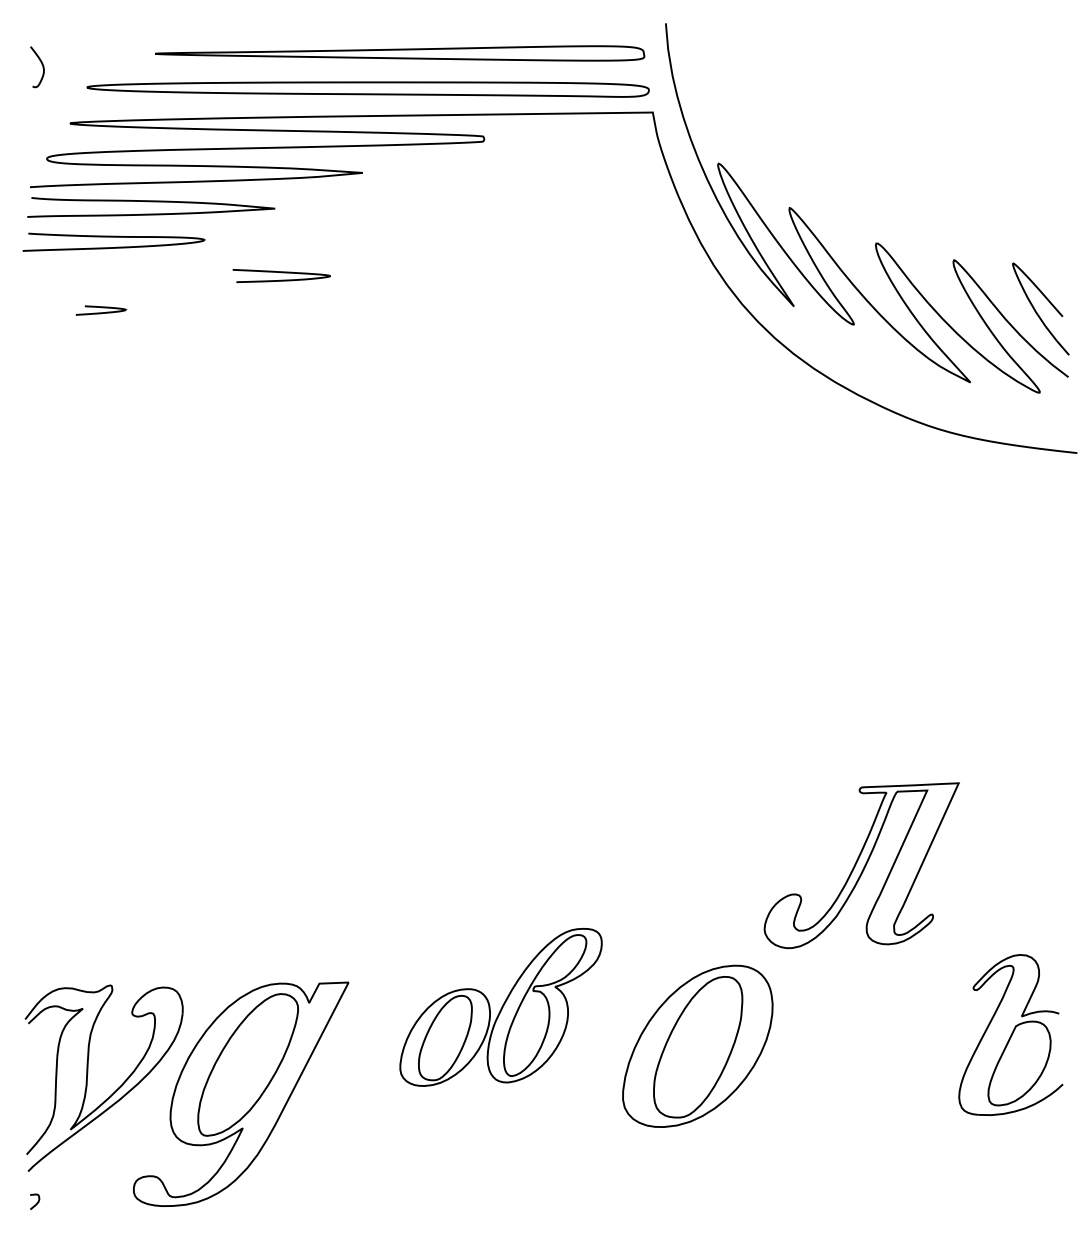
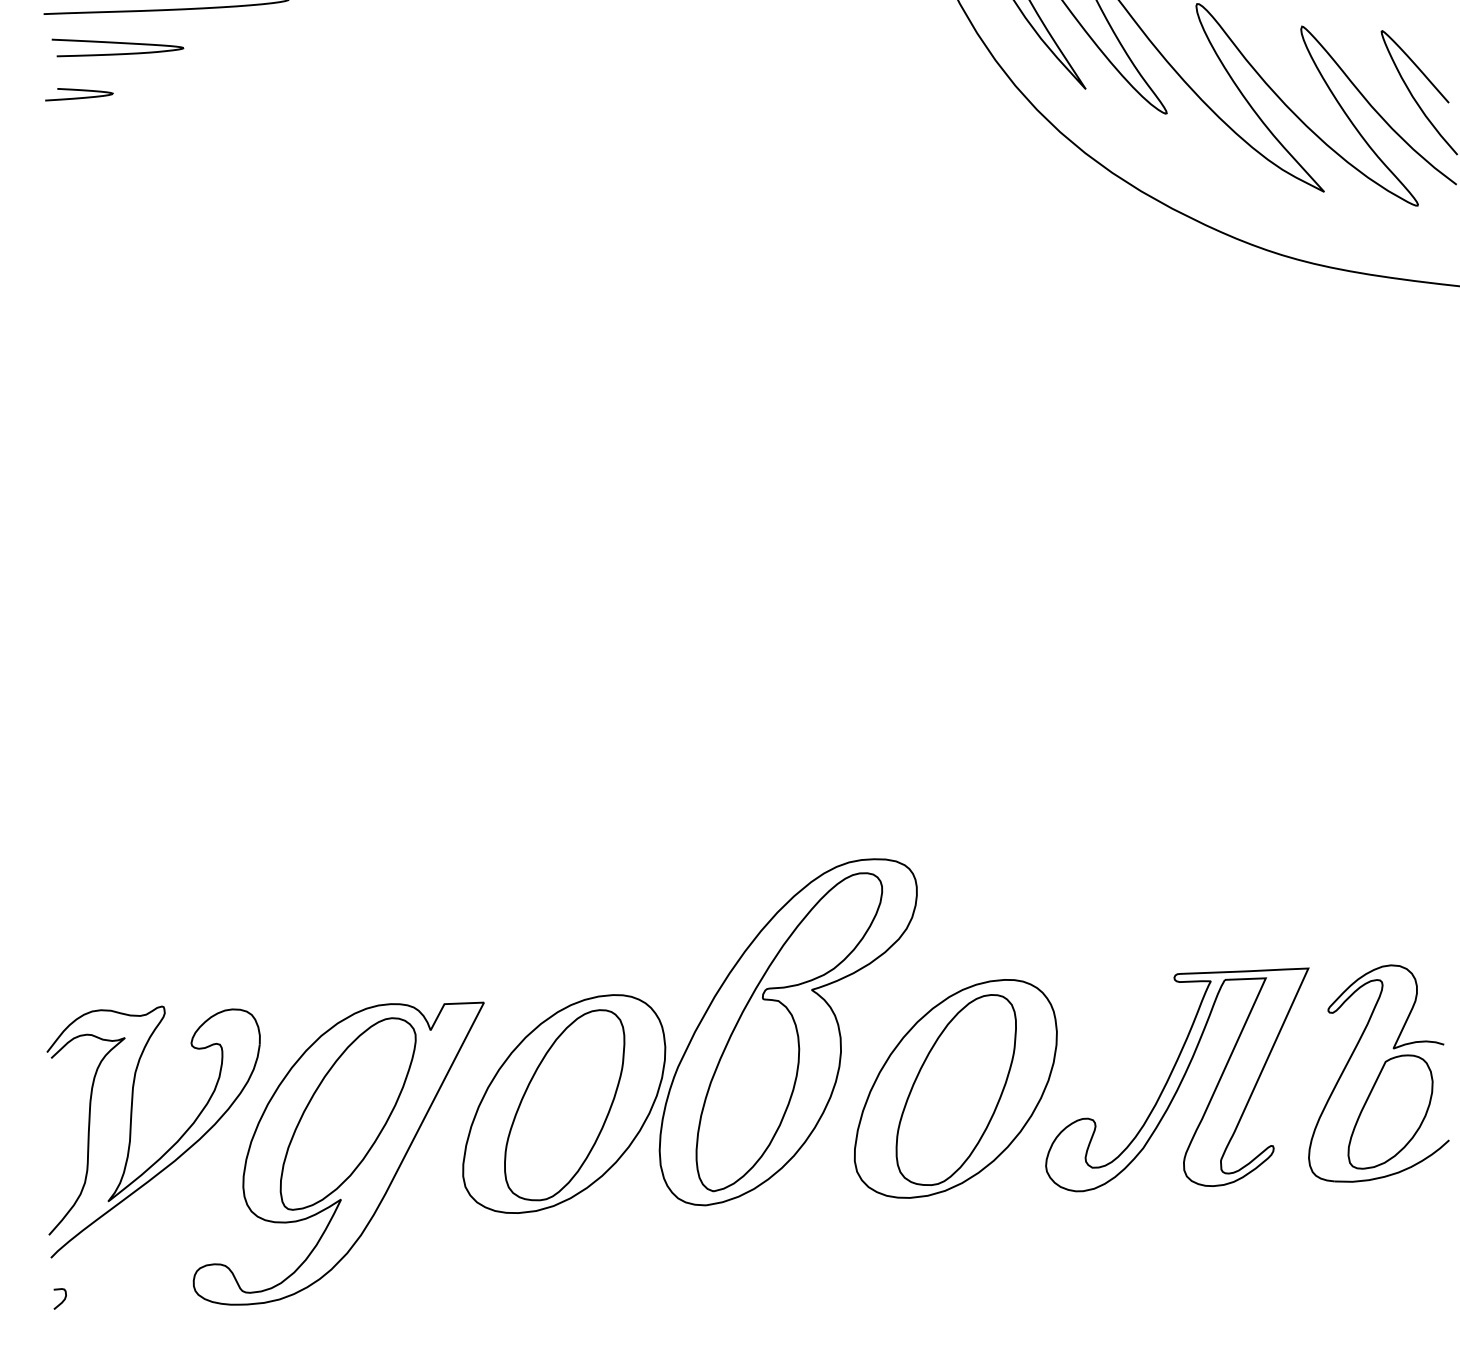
curve: (281, 273) -> (117, 44), moved
curve: (101, 308) -> (79, 91), moved
part: (861, 865) -> (1176, 1079), moved
part: (500, 1007) -> (689, 1036), size x1.67

